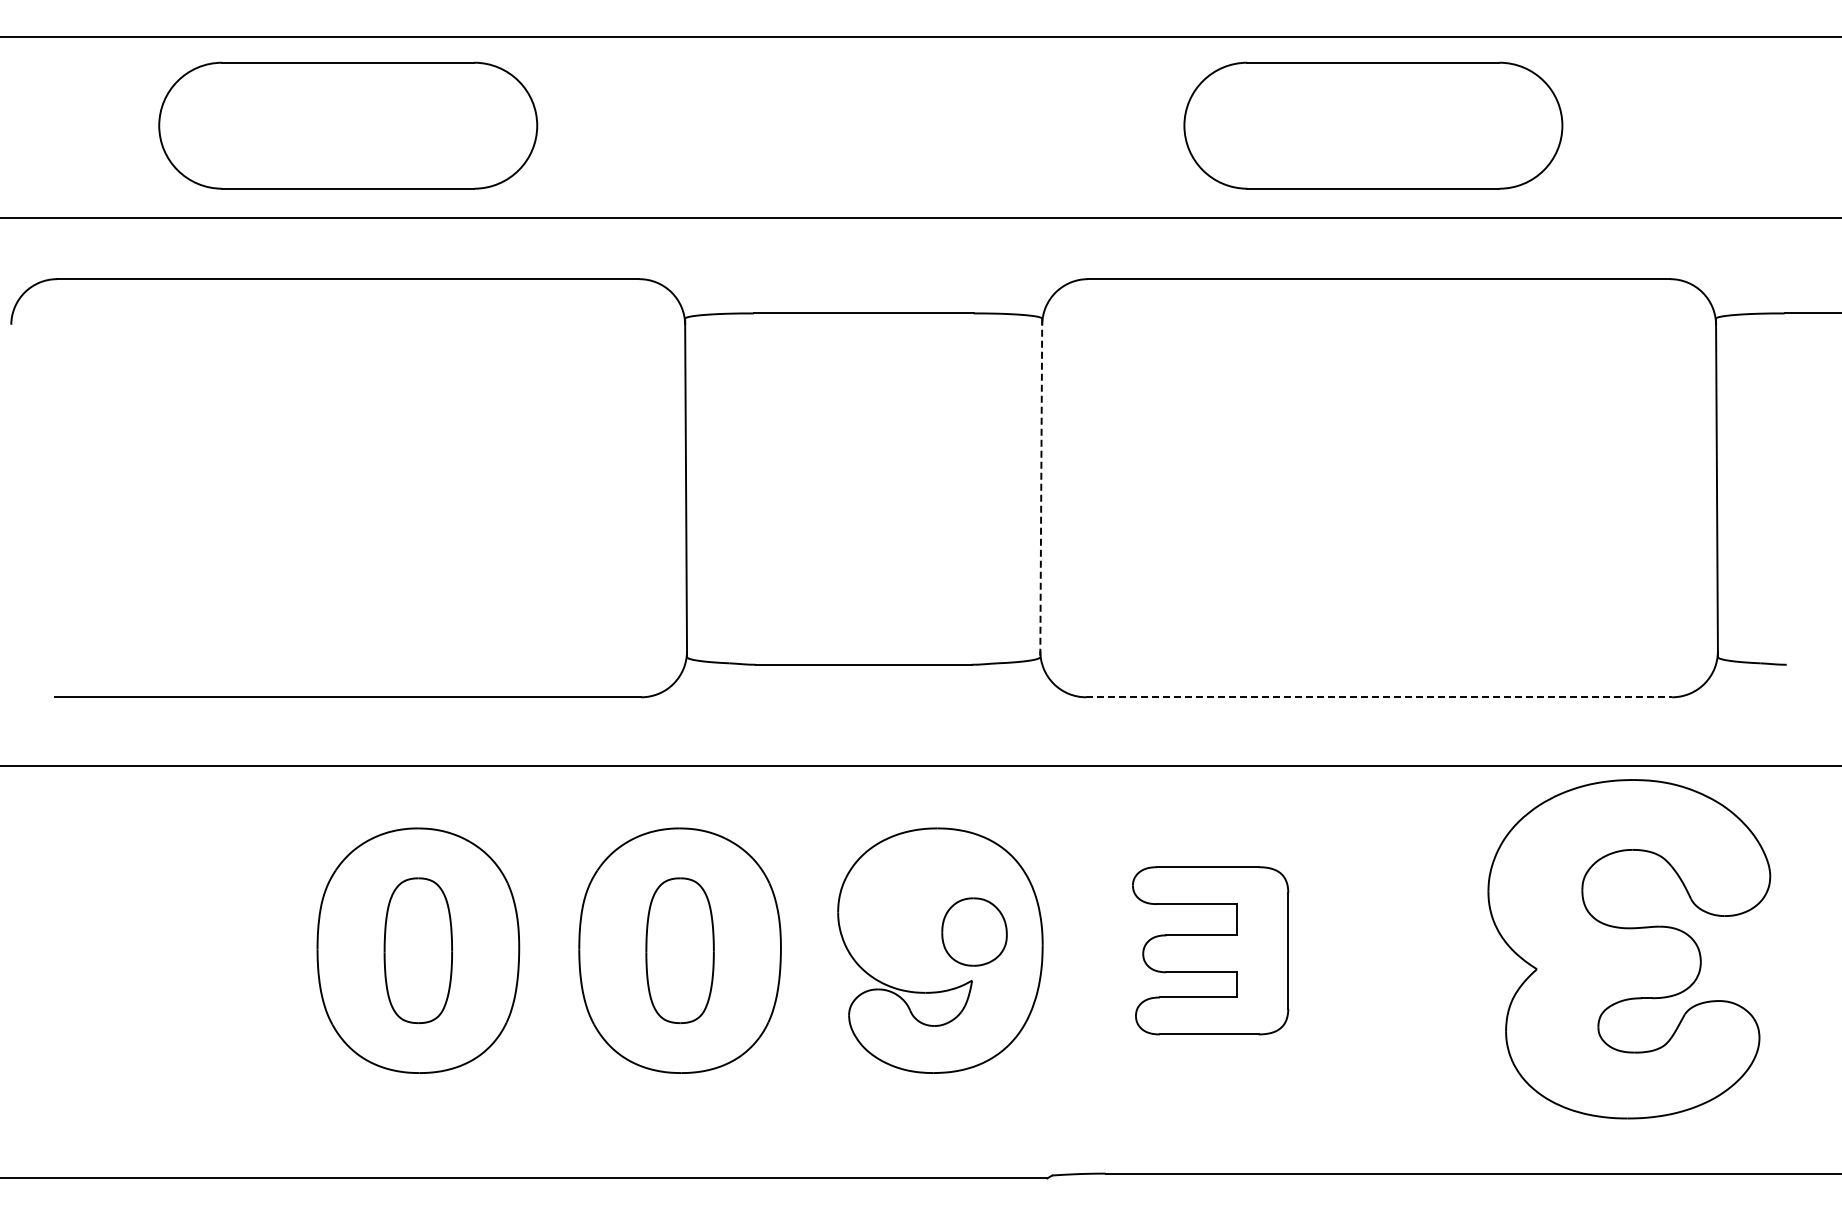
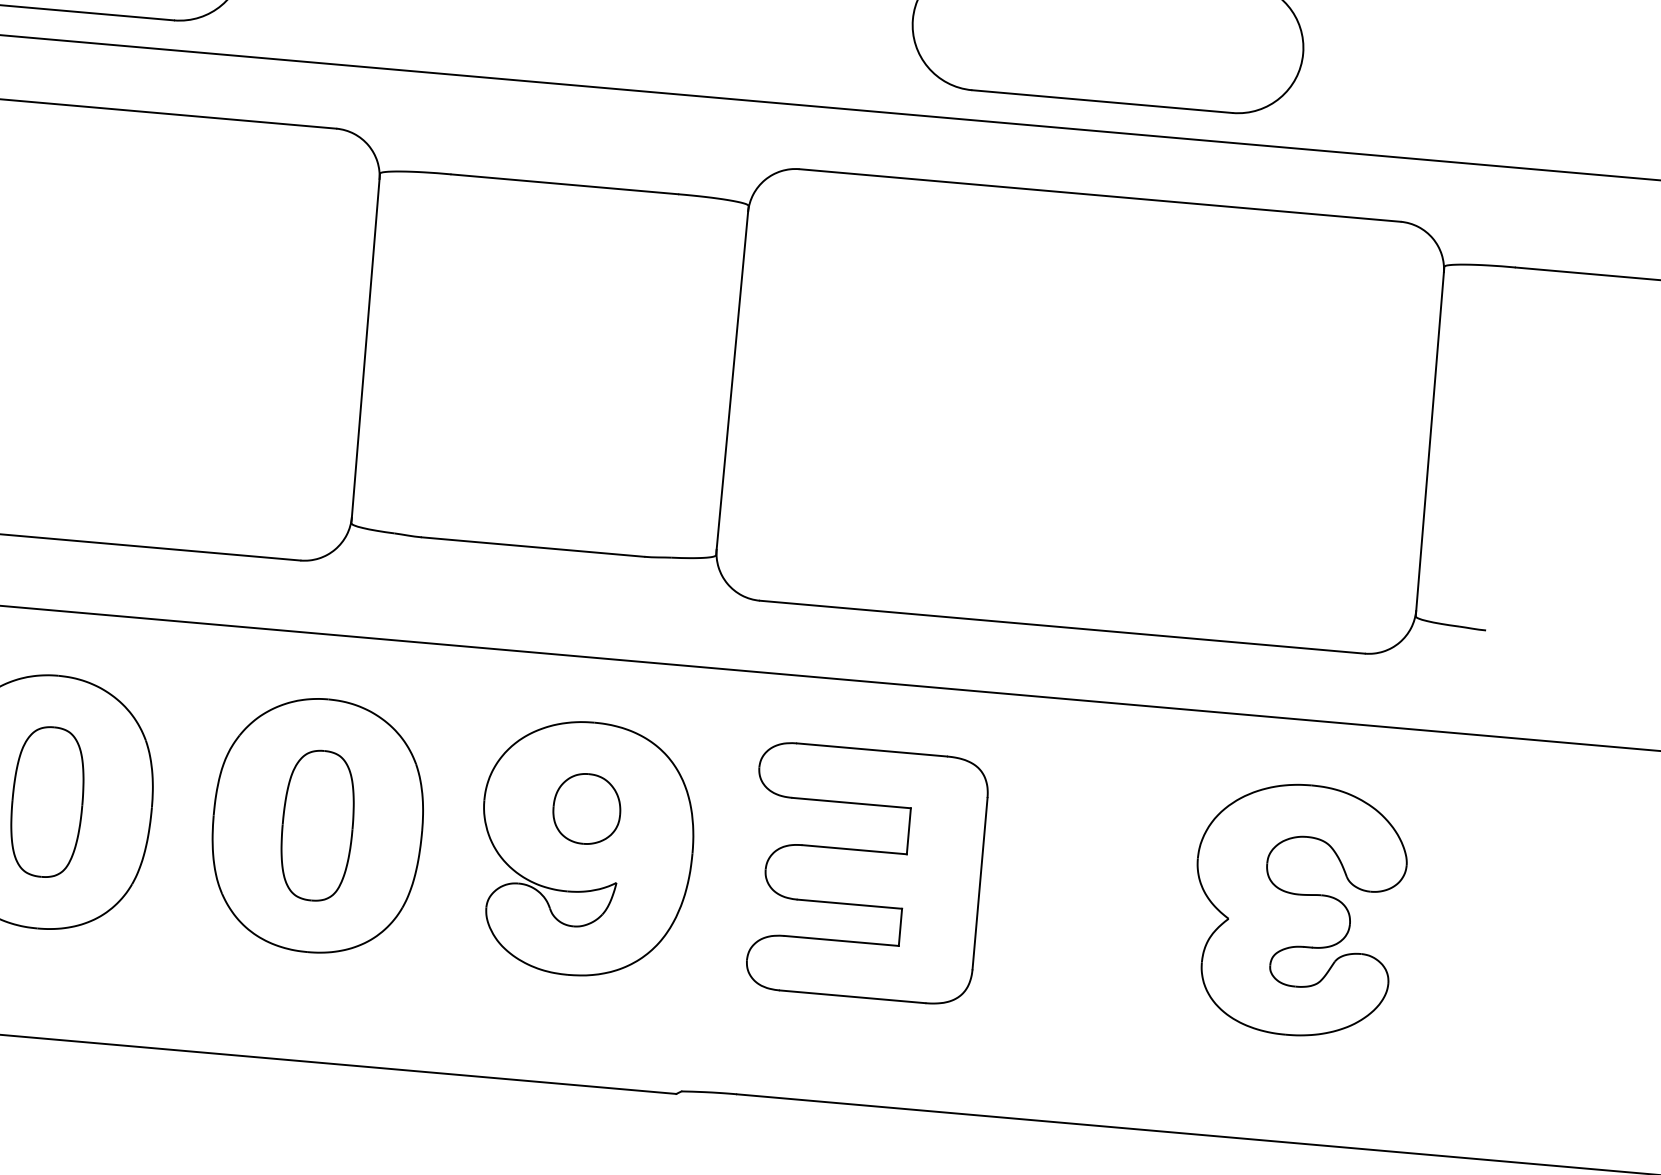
line: (1041, 488) -> (732, 381), dashed -> solid
line: (1379, 697) -> (1062, 627), dashed -> solid
part: (974, 931) -> (587, 808), moved
part: (1629, 949) -> (1298, 910), size x0.71
part: (1210, 950) -> (865, 873), size x1.43

